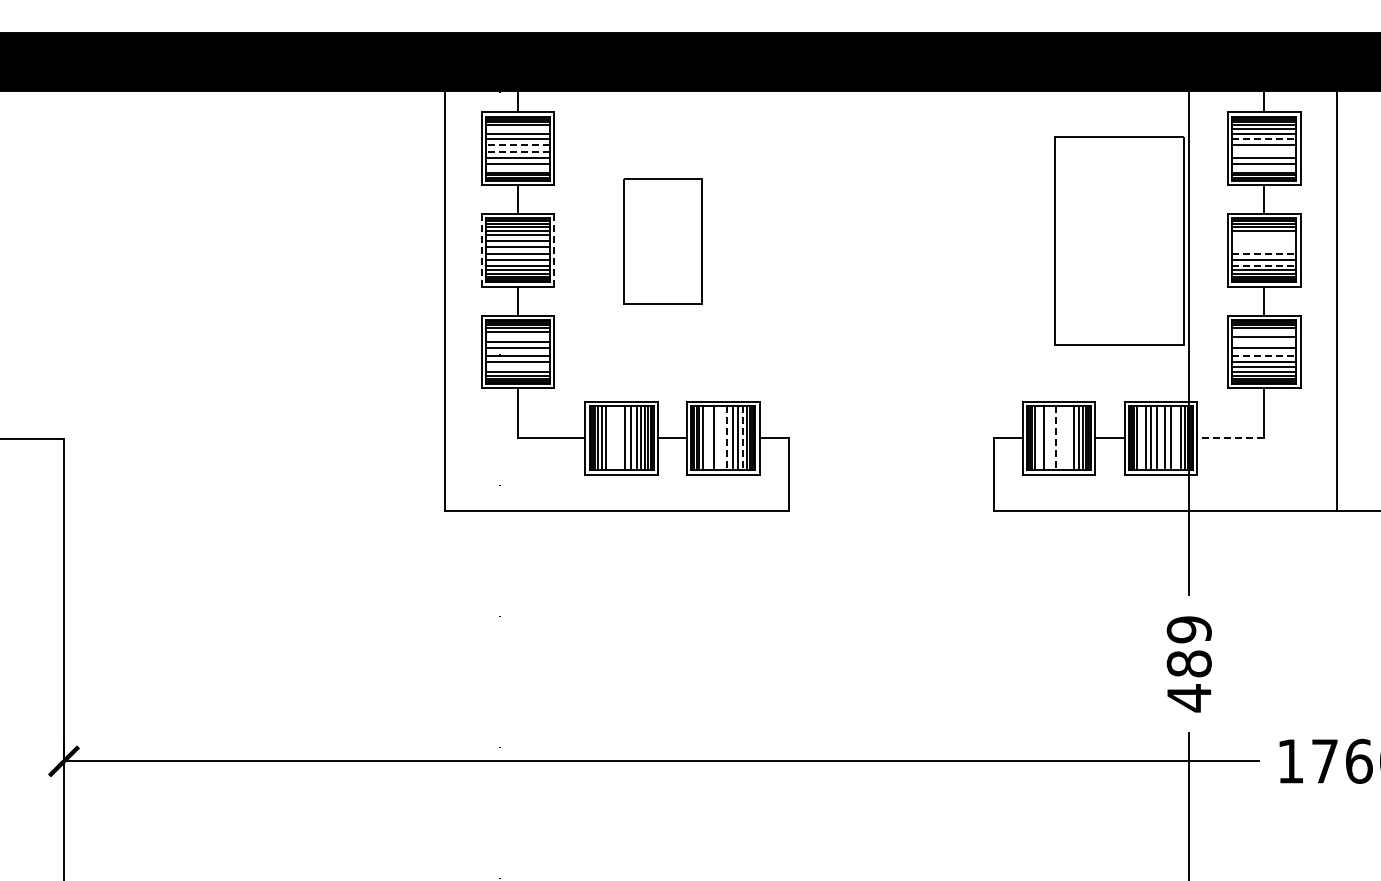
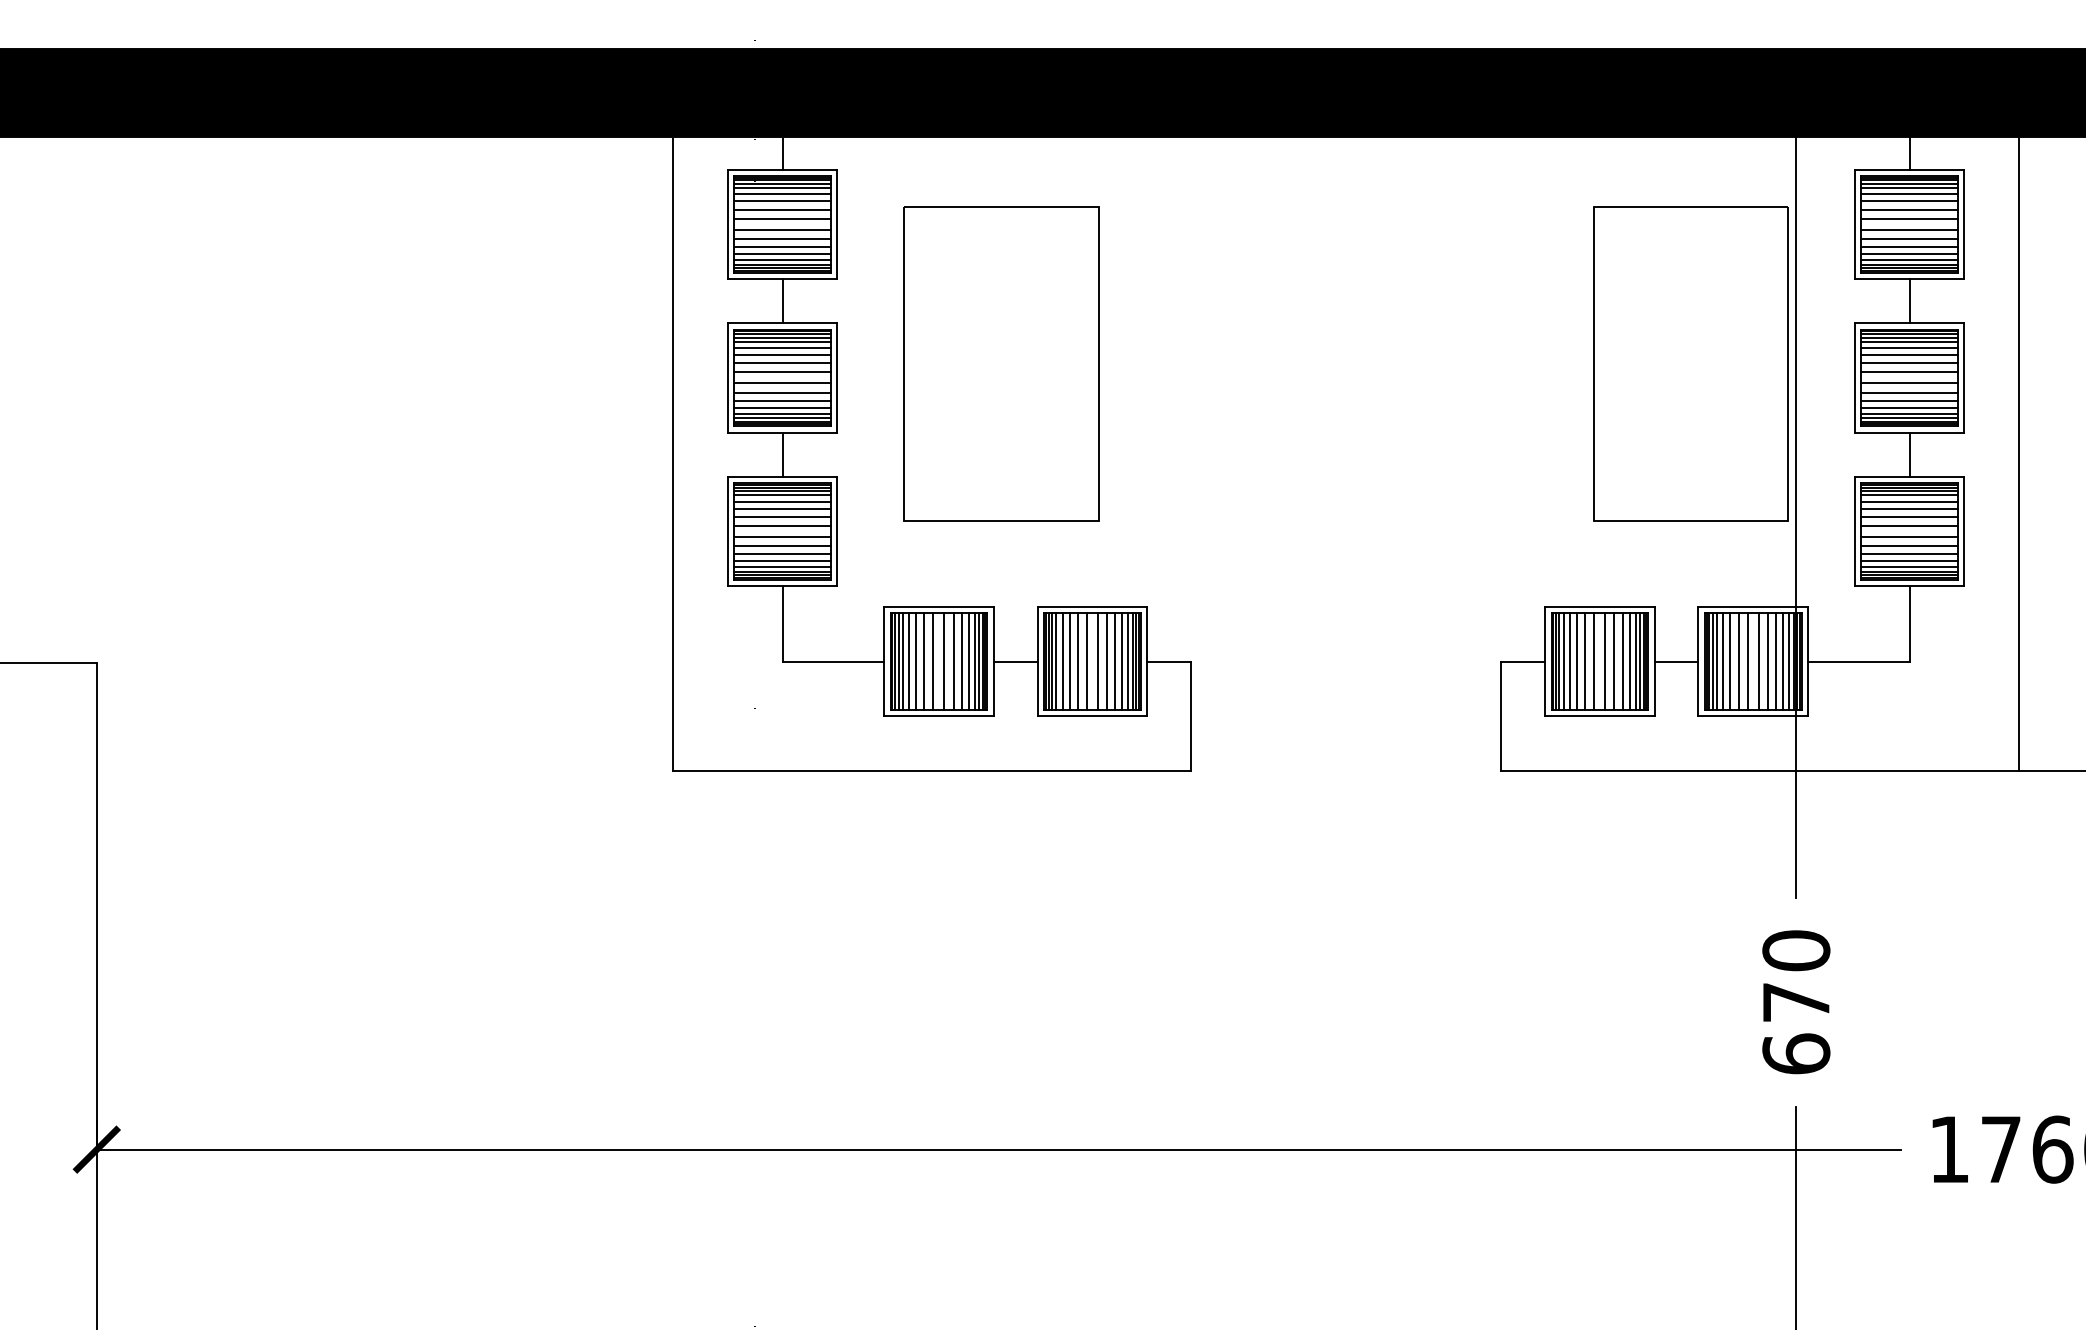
line: (518, 128) -> (783, 193), added
line: (1264, 139) -> (1909, 210), dashed -> solid
line: (518, 144) -> (783, 217), dashed -> solid
line: (518, 152) -> (783, 230), dashed -> solid
line: (1264, 152) -> (1909, 230), added
line: (518, 168) -> (783, 254), added
line: (1264, 168) -> (1909, 254), added
line: (1264, 235) -> (1909, 355), added
part: (662, 240) -> (1000, 362), size x1.67
line: (1264, 240) -> (1909, 362), added
line: (1264, 246) -> (1909, 372), added
line: (481, 250) -> (727, 378), dashed -> solid
line: (554, 250) -> (837, 378), dashed -> solid
line: (1264, 253) -> (1909, 382), dashed -> solid
line: (1264, 265) -> (1909, 400), dashed -> solid
line: (1264, 332) -> (1909, 501), added
line: (518, 336) -> (783, 507), added
line: (1264, 342) -> (1909, 517), added
line: (1264, 355) -> (1909, 536), dashed -> solid
line: (518, 367) -> (783, 554), added
line: (611, 438) -> (923, 661), added
line: (617, 438) -> (932, 661), added
line: (708, 438) -> (1070, 661), added
line: (719, 438) -> (1086, 661), added
line: (726, 438) -> (1097, 661), dashed -> solid
line: (742, 438) -> (1121, 661), dashed -> solid
line: (1039, 438) -> (1570, 661), added
line: (1049, 438) -> (1585, 661), added
line: (1055, 438) -> (1594, 661), dashed -> solid
line: (1062, 438) -> (1604, 661), added
line: (1068, 438) -> (1613, 661), added
line: (1141, 438) -> (1724, 661), added
line: (1175, 438) -> (1775, 661), added
line: (1230, 438) -> (1858, 661), dashed -> solid
text: (1188, 664) -> (1795, 1003), 489 -> 670

